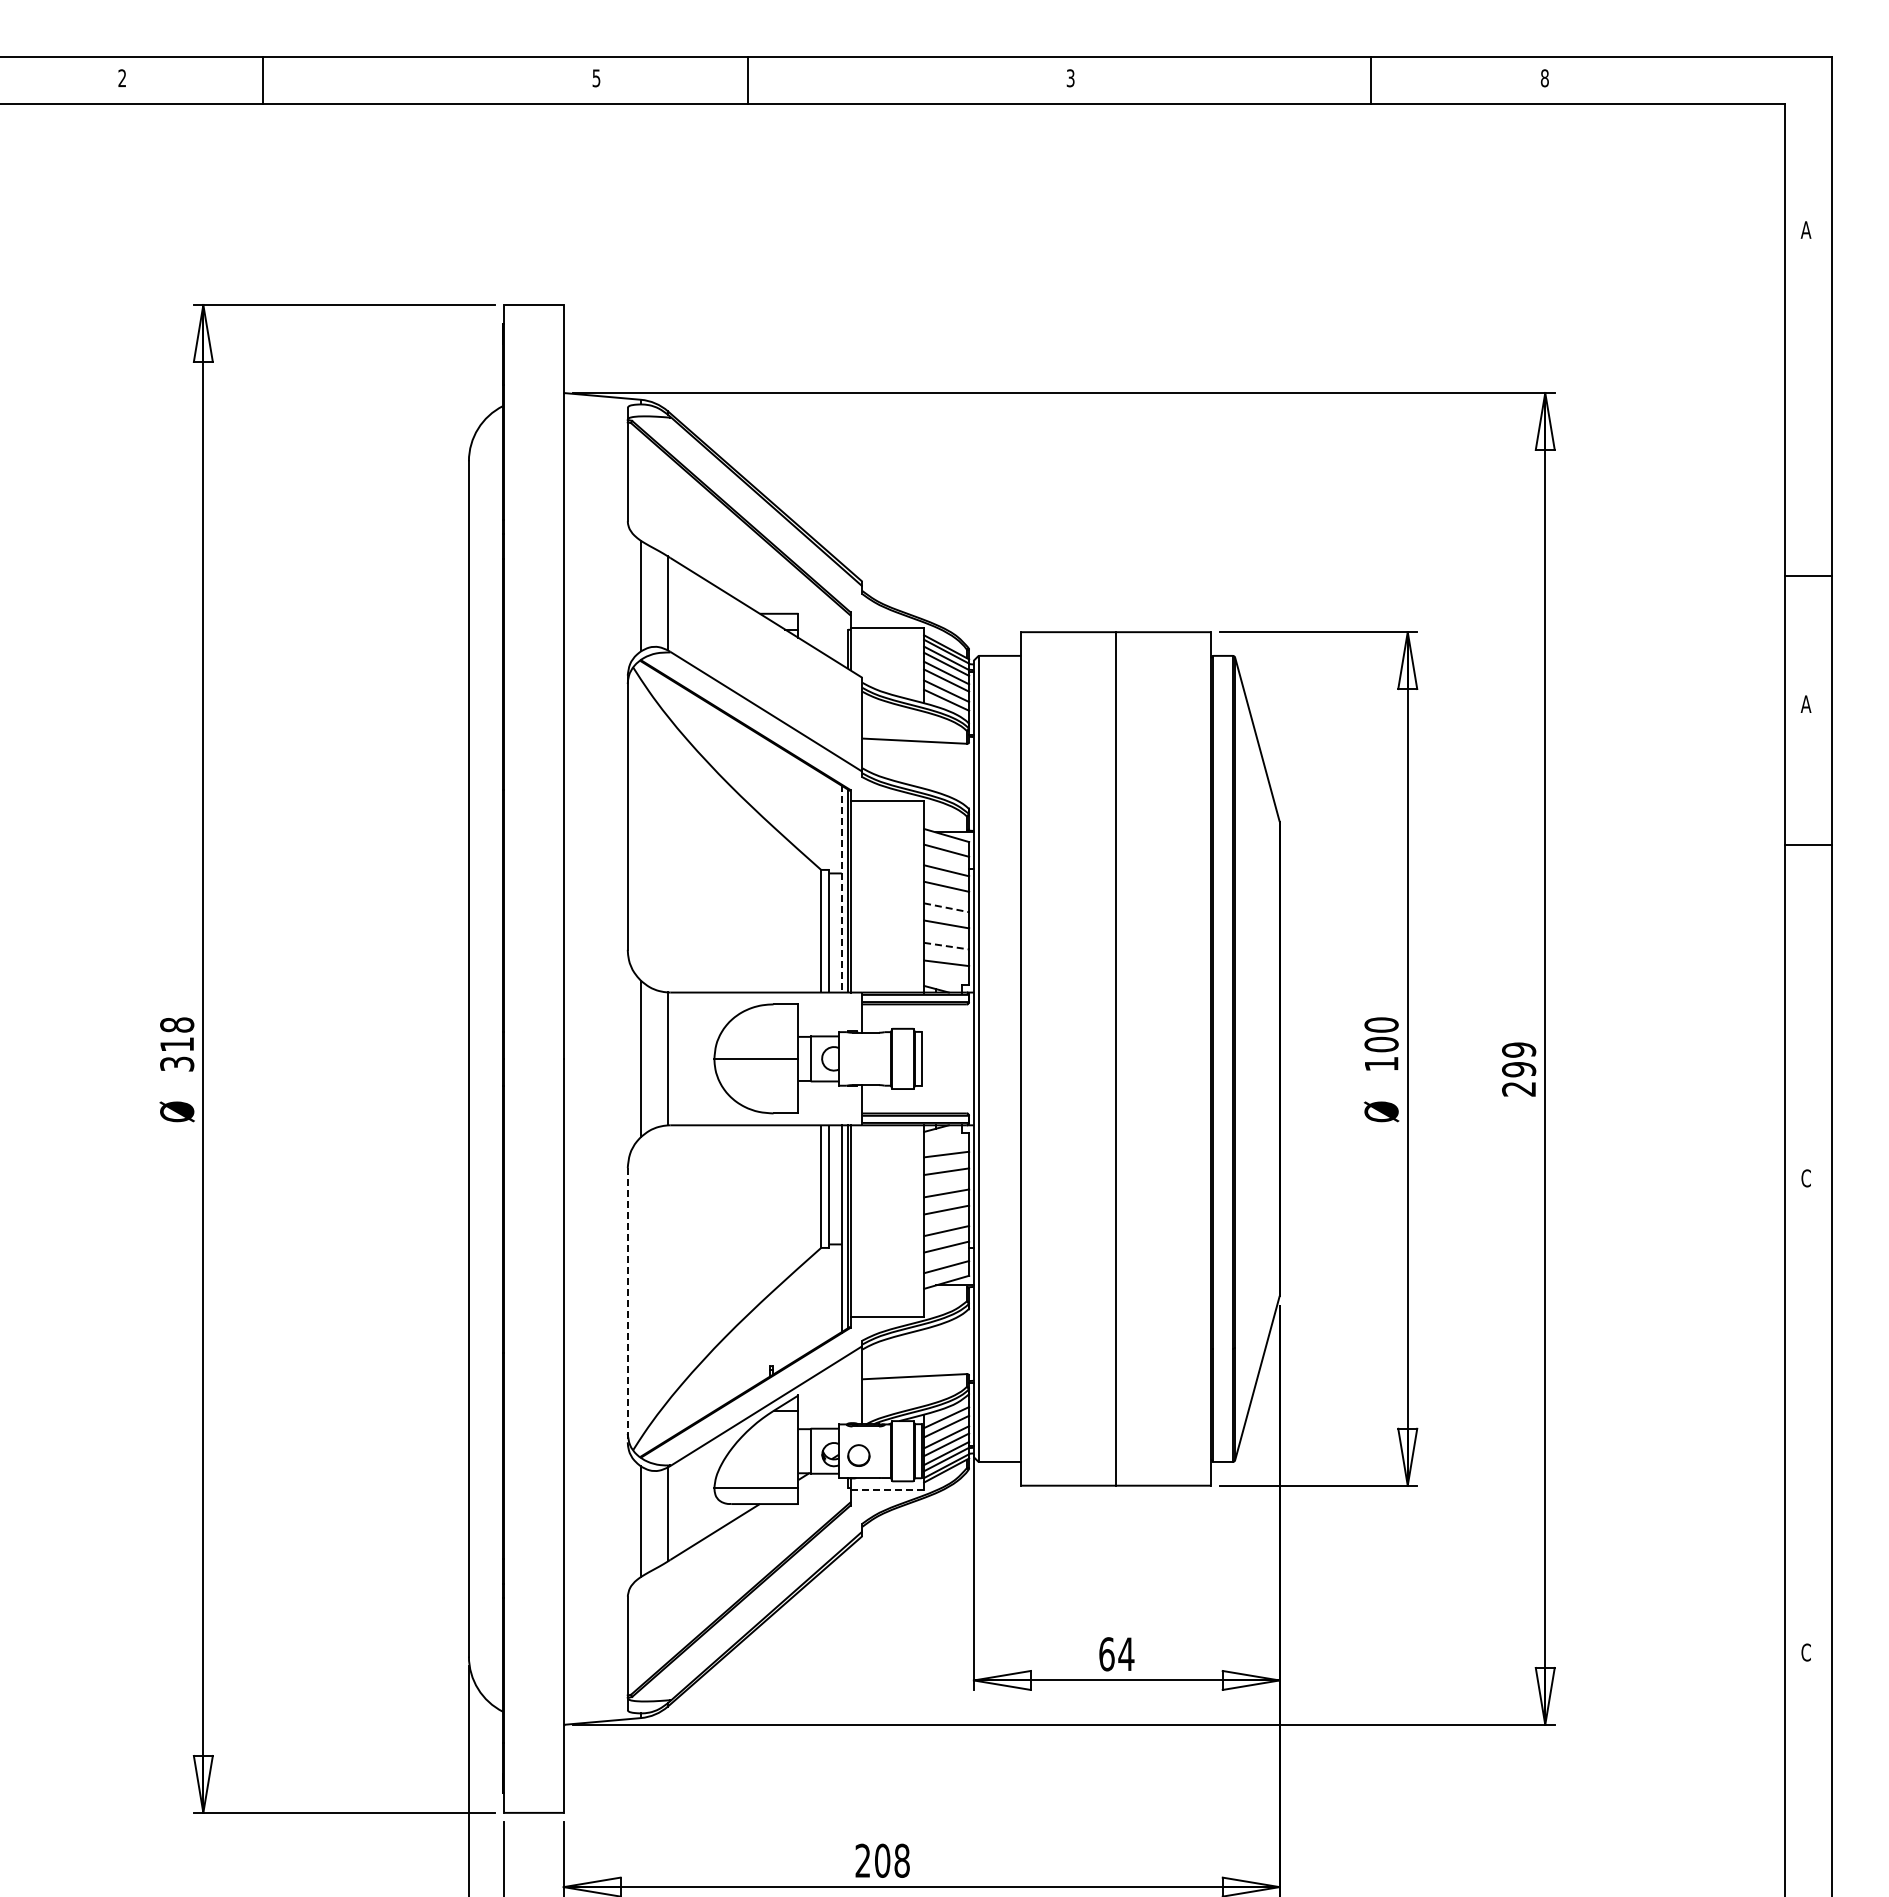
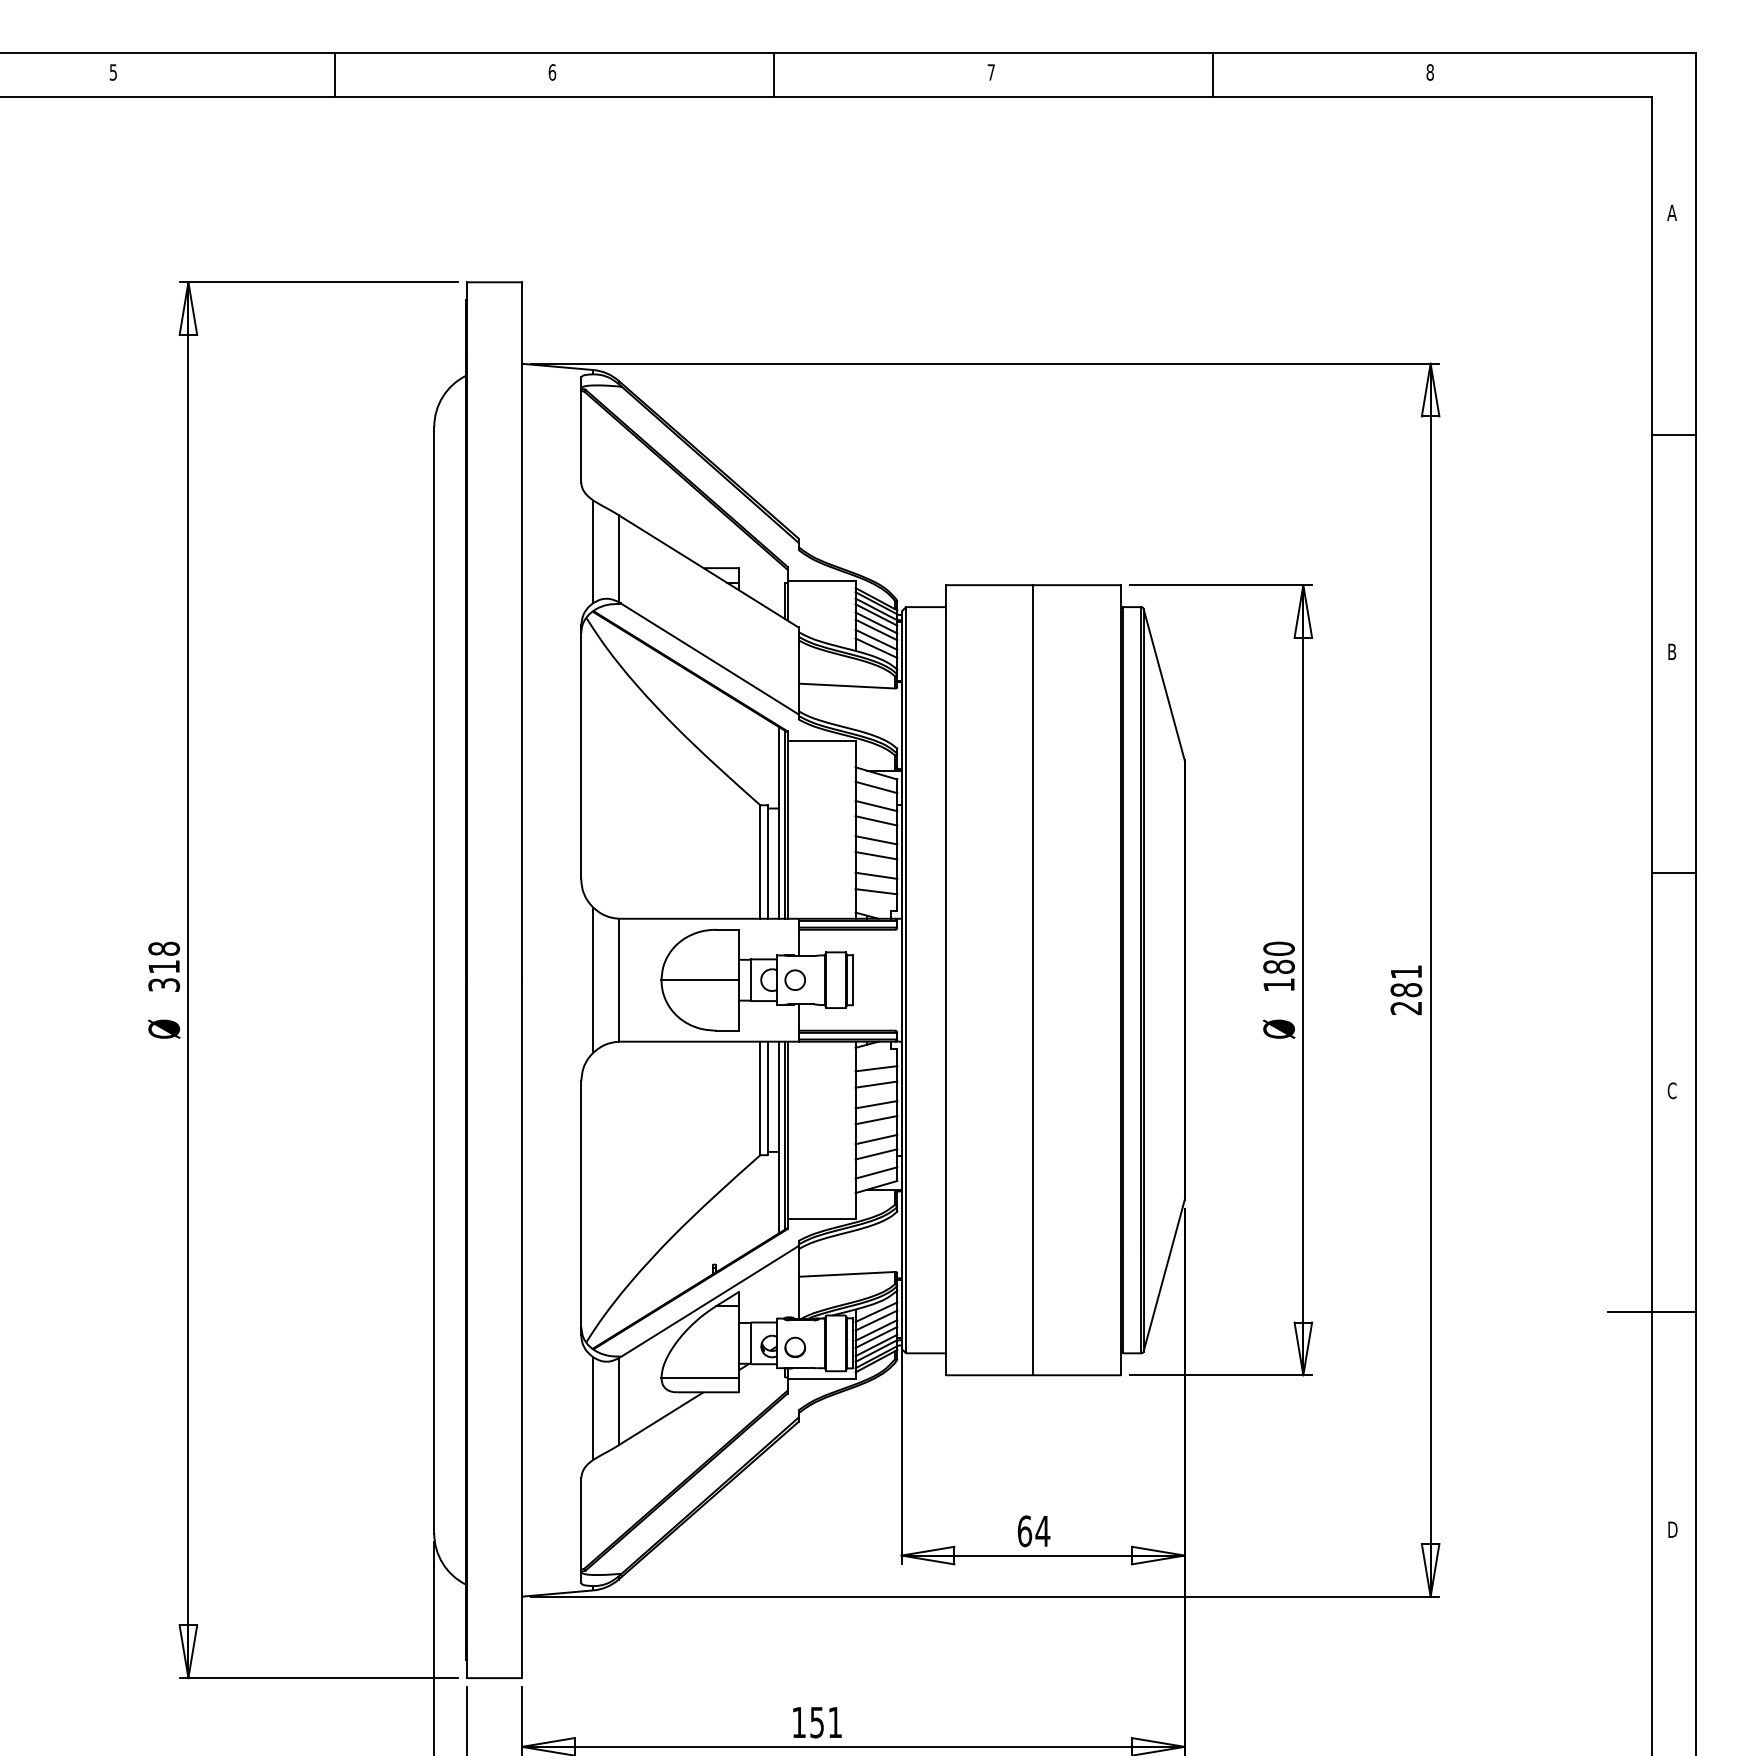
text: (122, 78) -> (113, 72), 2 -> 5
text: (596, 78) -> (552, 72), 5 -> 6
text: (1070, 78) -> (991, 72), 3 -> 7
line: (263, 80) -> (335, 74), moved
line: (748, 80) -> (774, 74), moved
line: (1370, 80) -> (1213, 74), moved
line: (1808, 576) -> (1674, 434), moved
text: (1805, 703) -> (1671, 651), A -> B
line: (1808, 844) -> (1674, 873), moved
line: (841, 888) -> (779, 822), dashed -> solid
line: (946, 907) -> (876, 840), dashed -> solid
line: (946, 946) -> (876, 876), dashed -> solid
text: (1381, 1044) -> (1279, 966), 100 -> 180
part: (858, 1058) -> (794, 979), added
text: (1519, 1059) -> (1406, 980), 299 -> 281
line: (627, 1305) -> (581, 1208), dashed -> solid
line: (1784, 1417) -> (1652, 1312), added
line: (887, 1490) -> (821, 1379), dashed -> solid
text: (1806, 1652) -> (1672, 1529), C -> D
text: (882, 1860) -> (817, 1722), 208 -> 151

